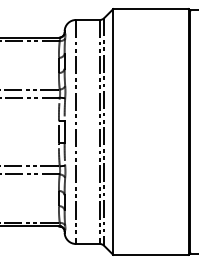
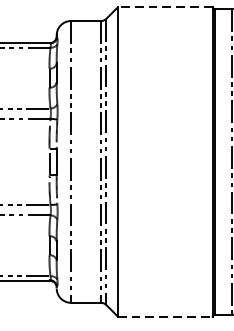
line: (150, 9) -> (164, 7), solid -> dashed
line: (150, 254) -> (164, 316), solid -> dashed

